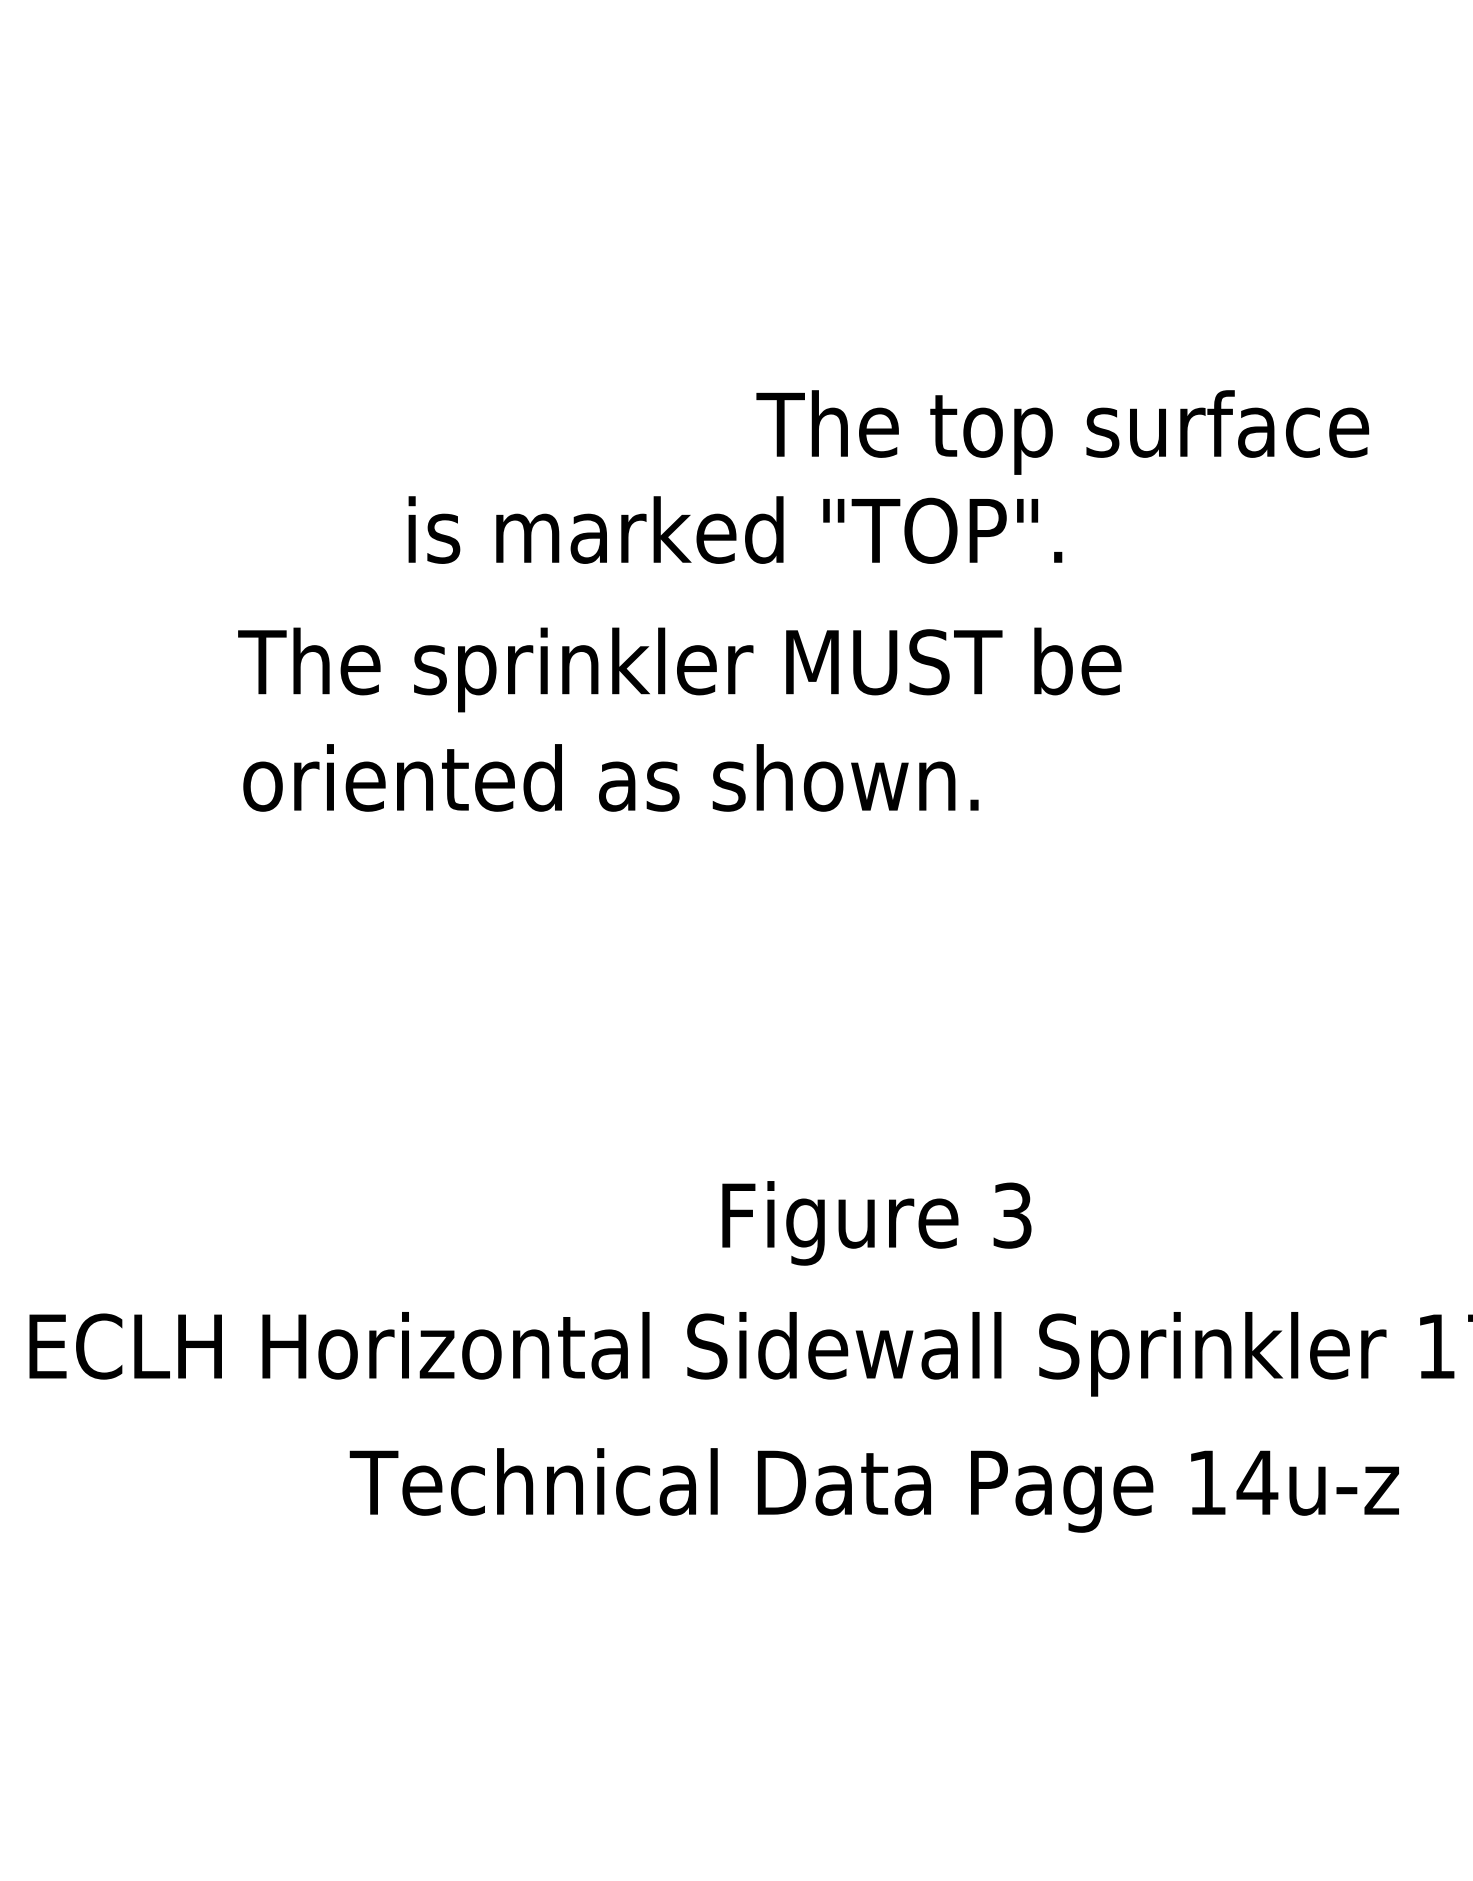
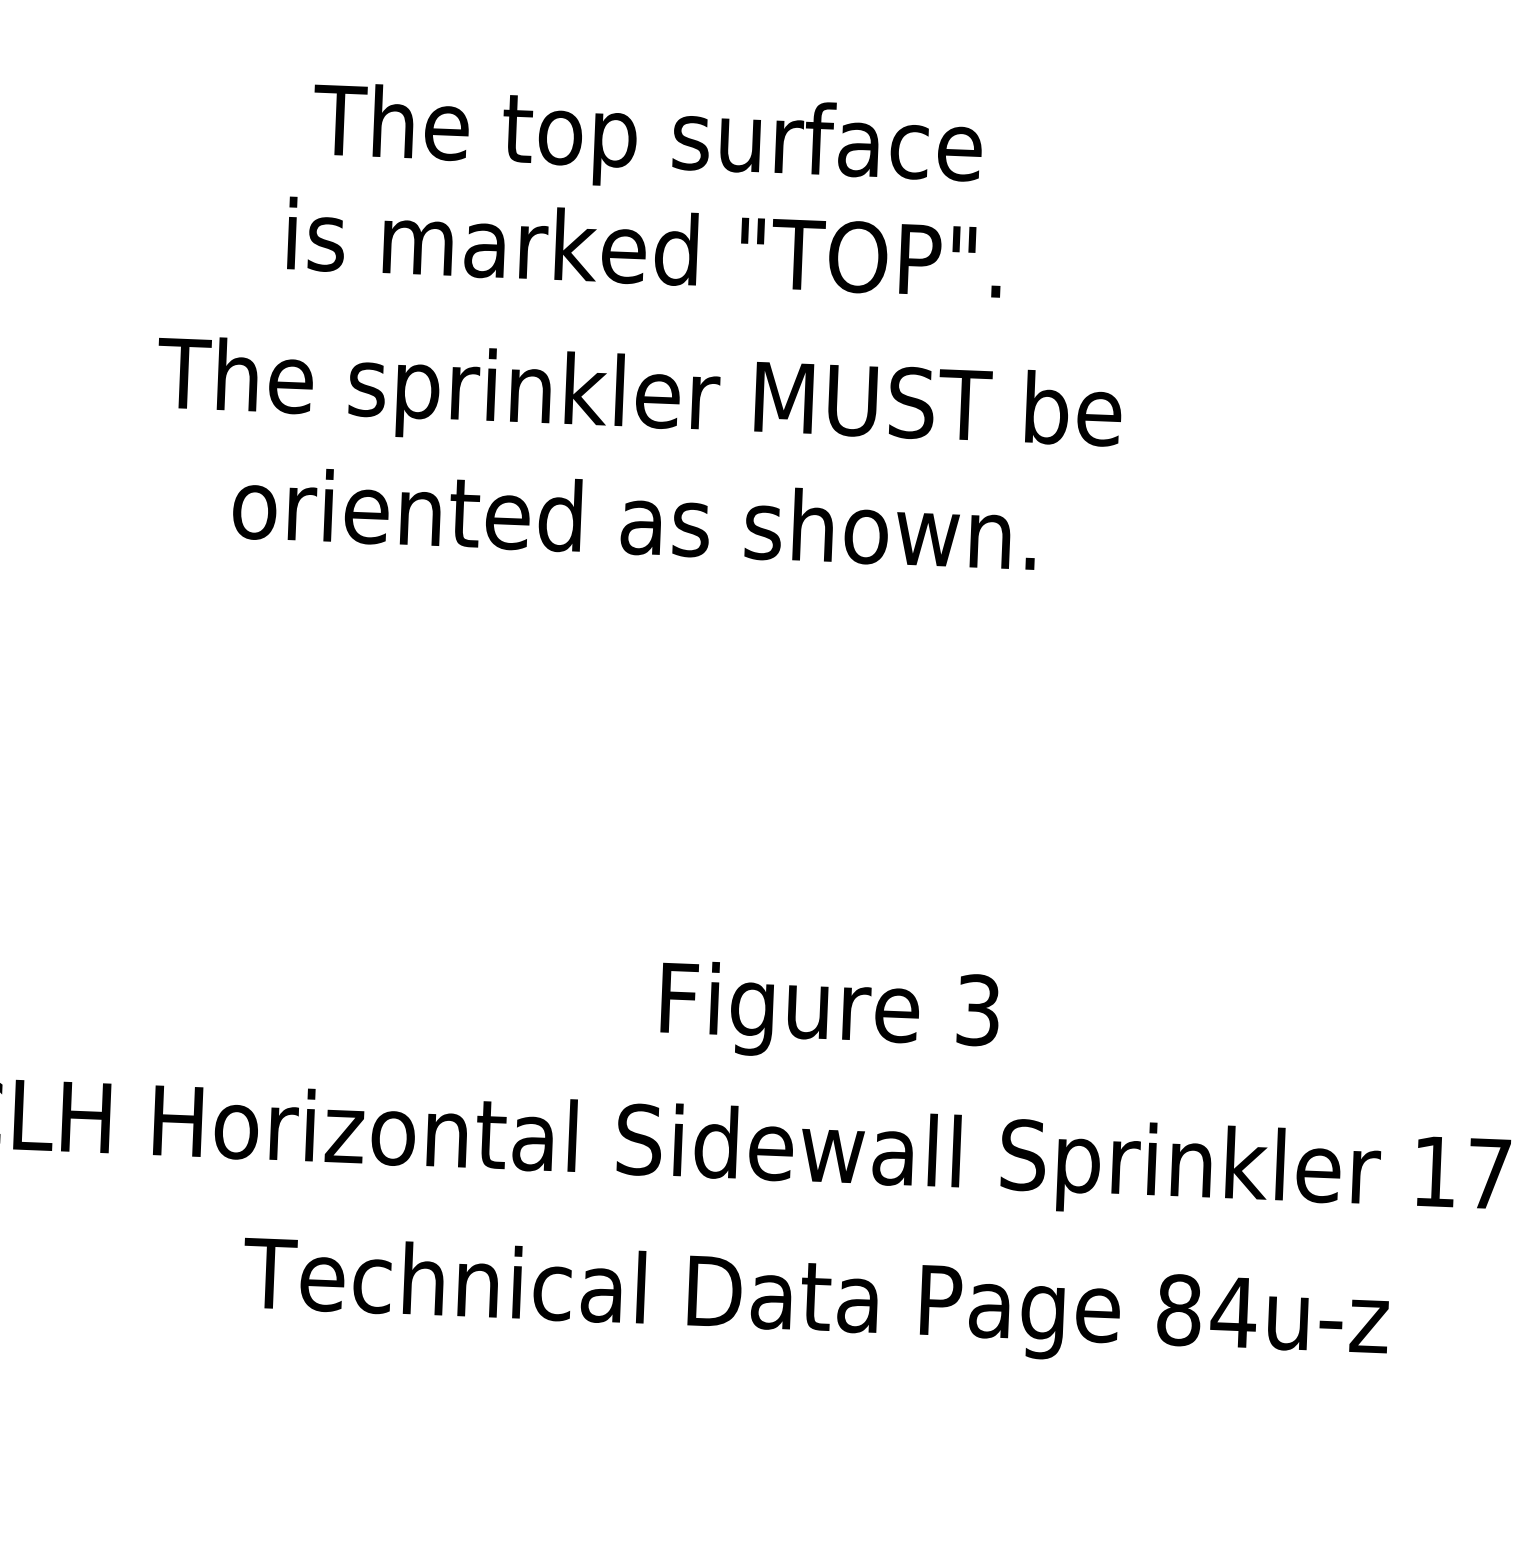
text: (1062, 432) -> (647, 141), moved
text: (735, 529) -> (645, 247), moved
text: (610, 777) -> (634, 517), moved
text: (1207, 1482) -> (1179, 1309), 14u-z -> 84u-z

